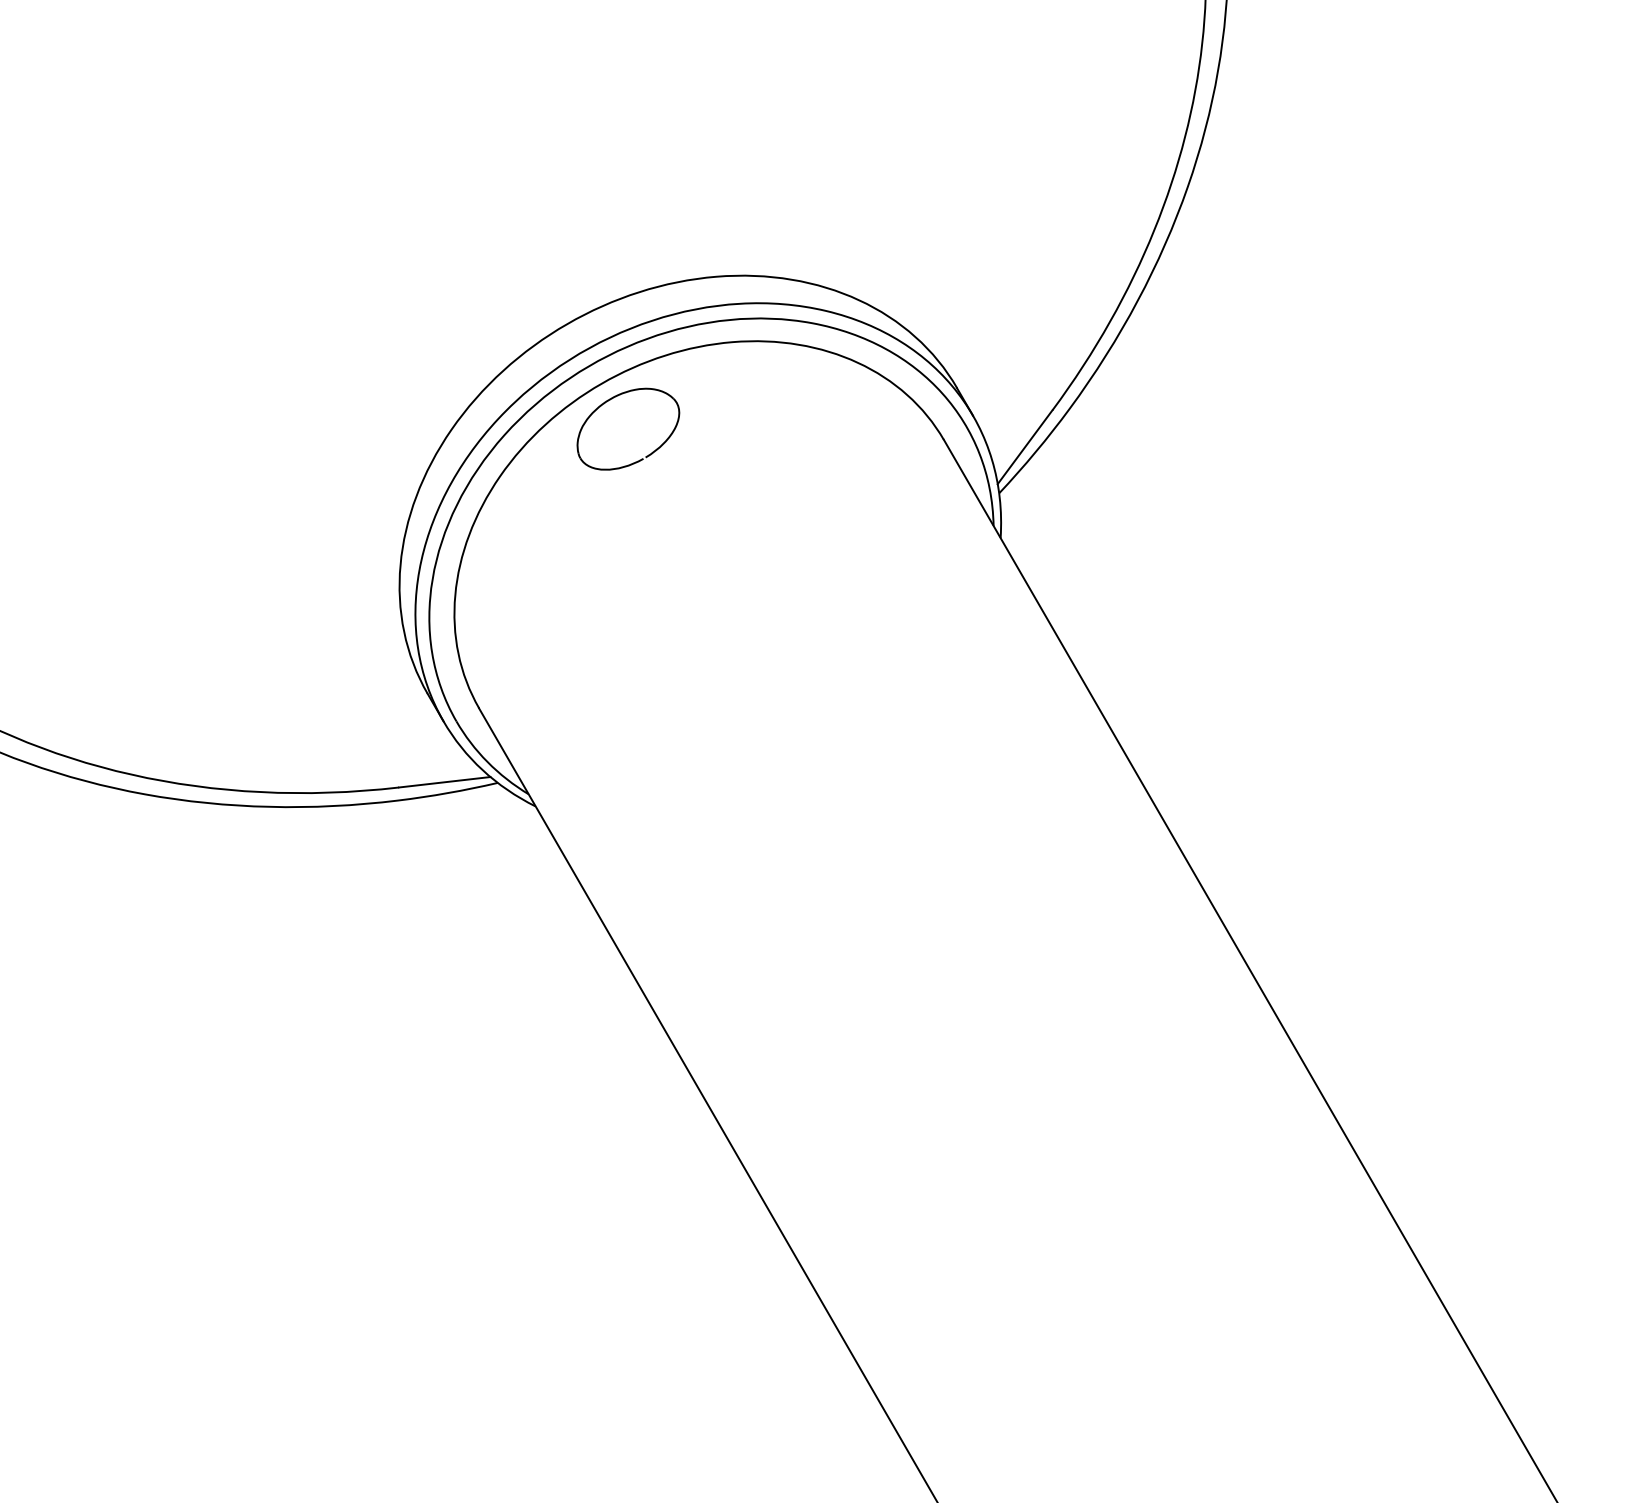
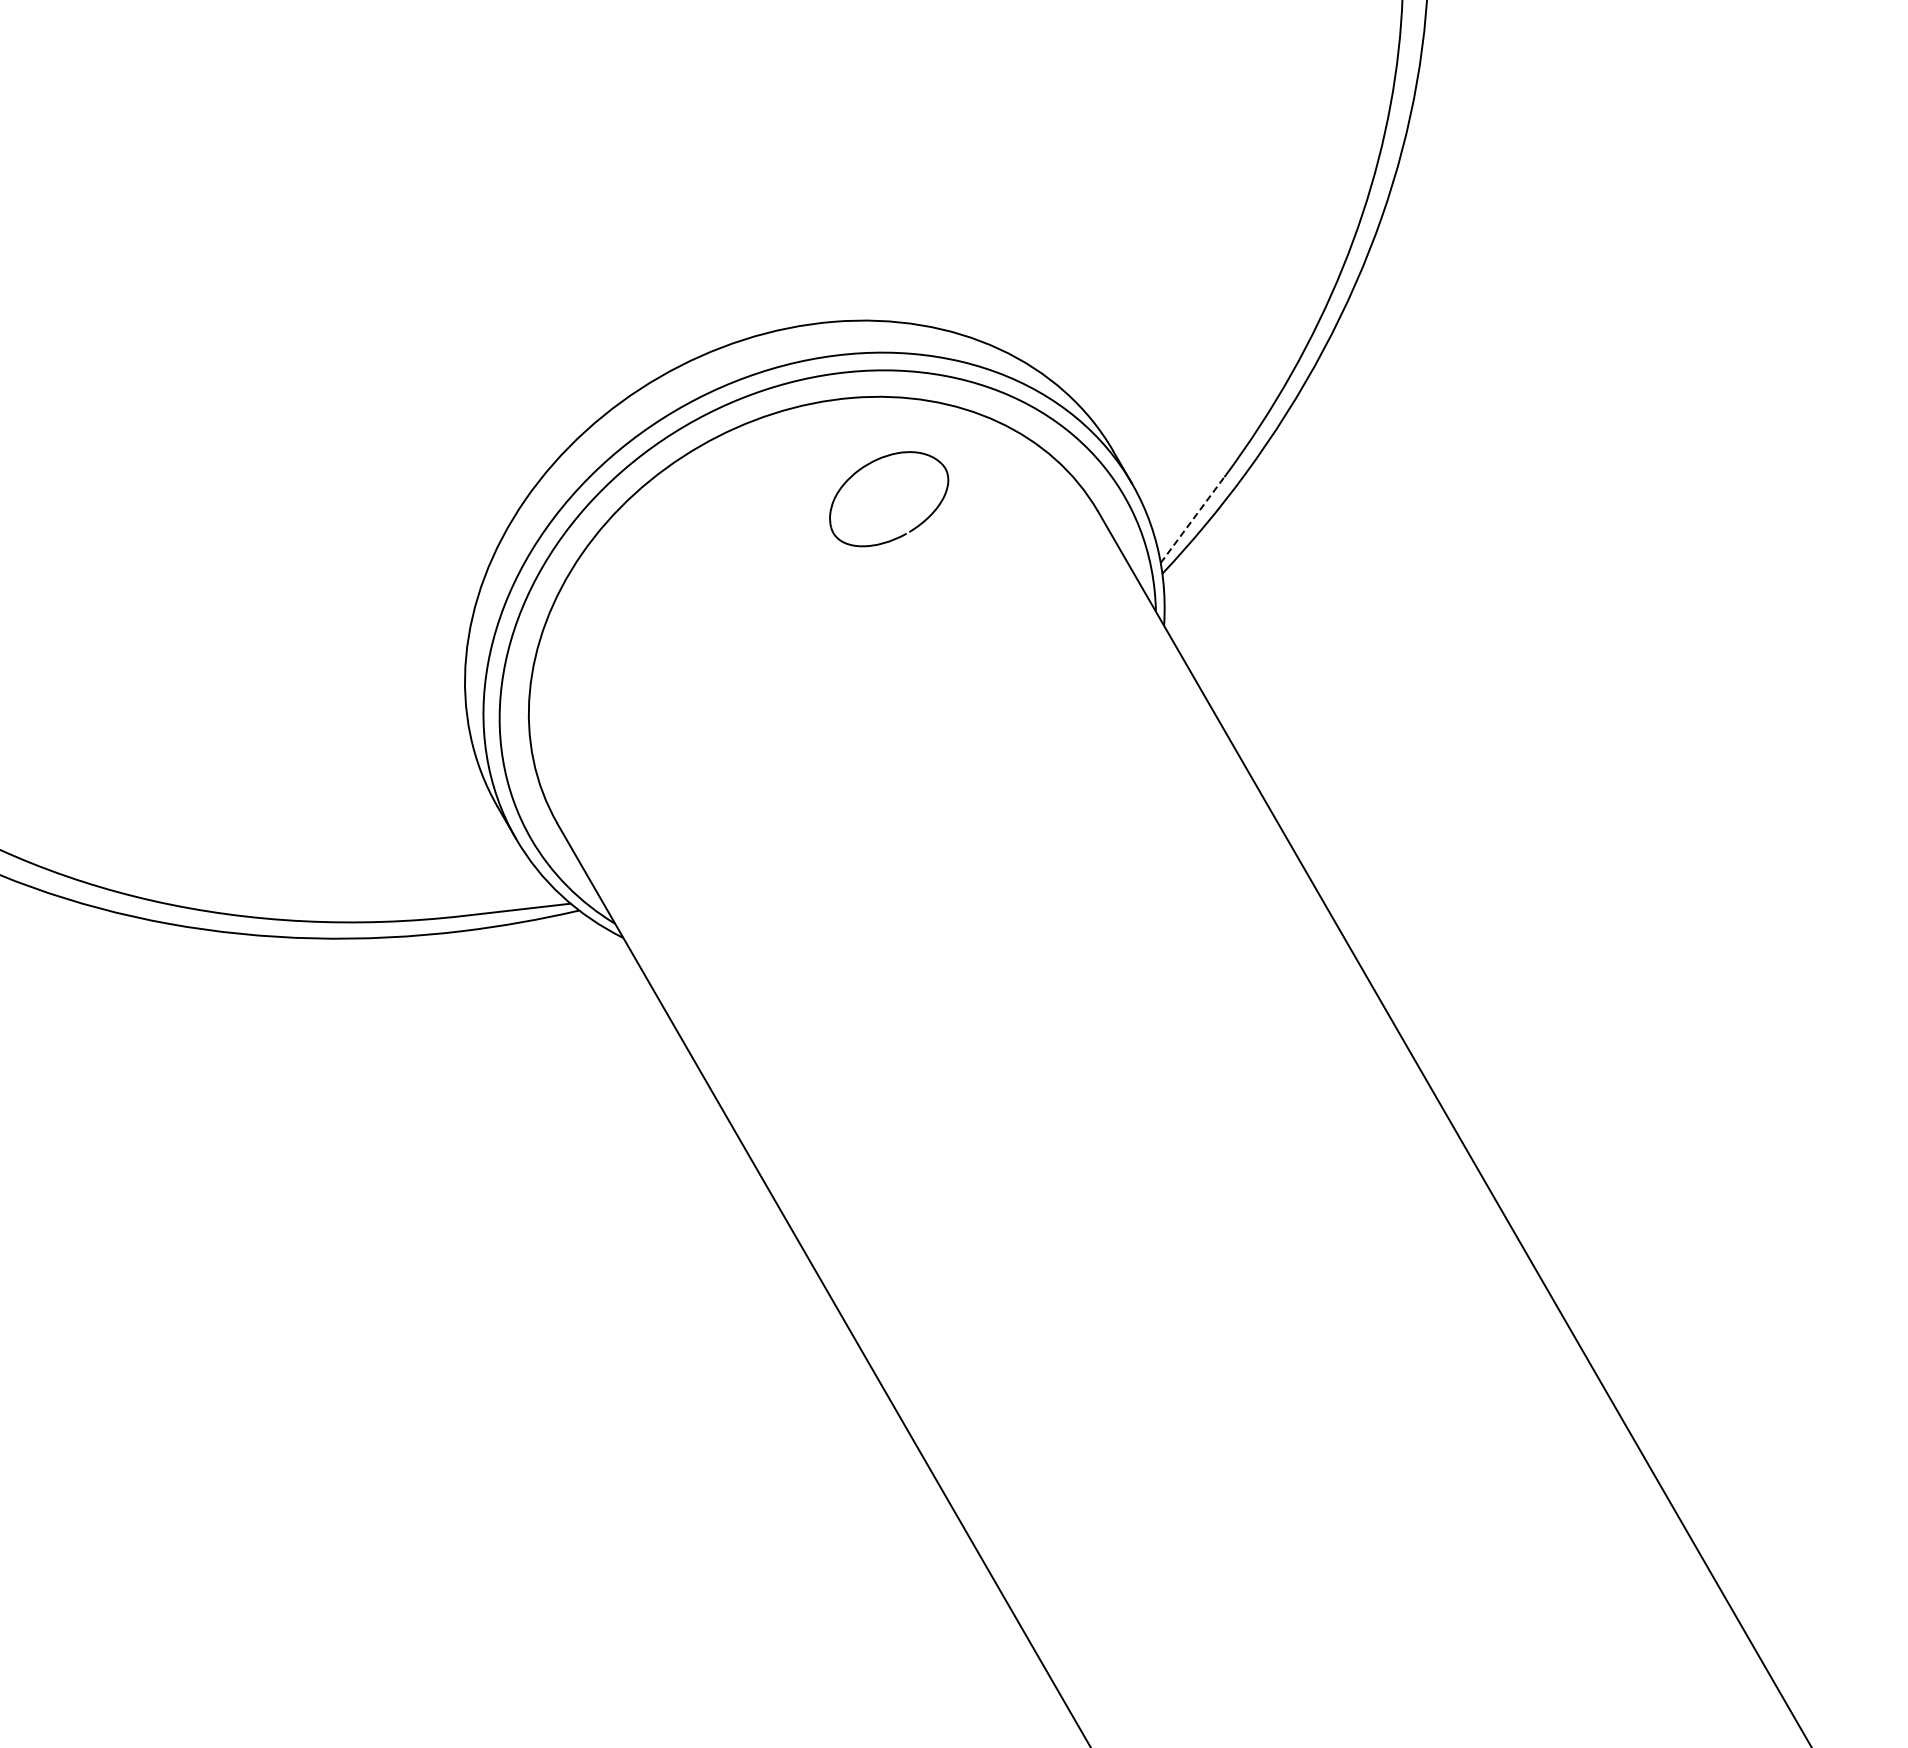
line: (1025, 447) -> (1192, 520), solid -> dashed
part: (645, 456) -> (909, 530), moved

